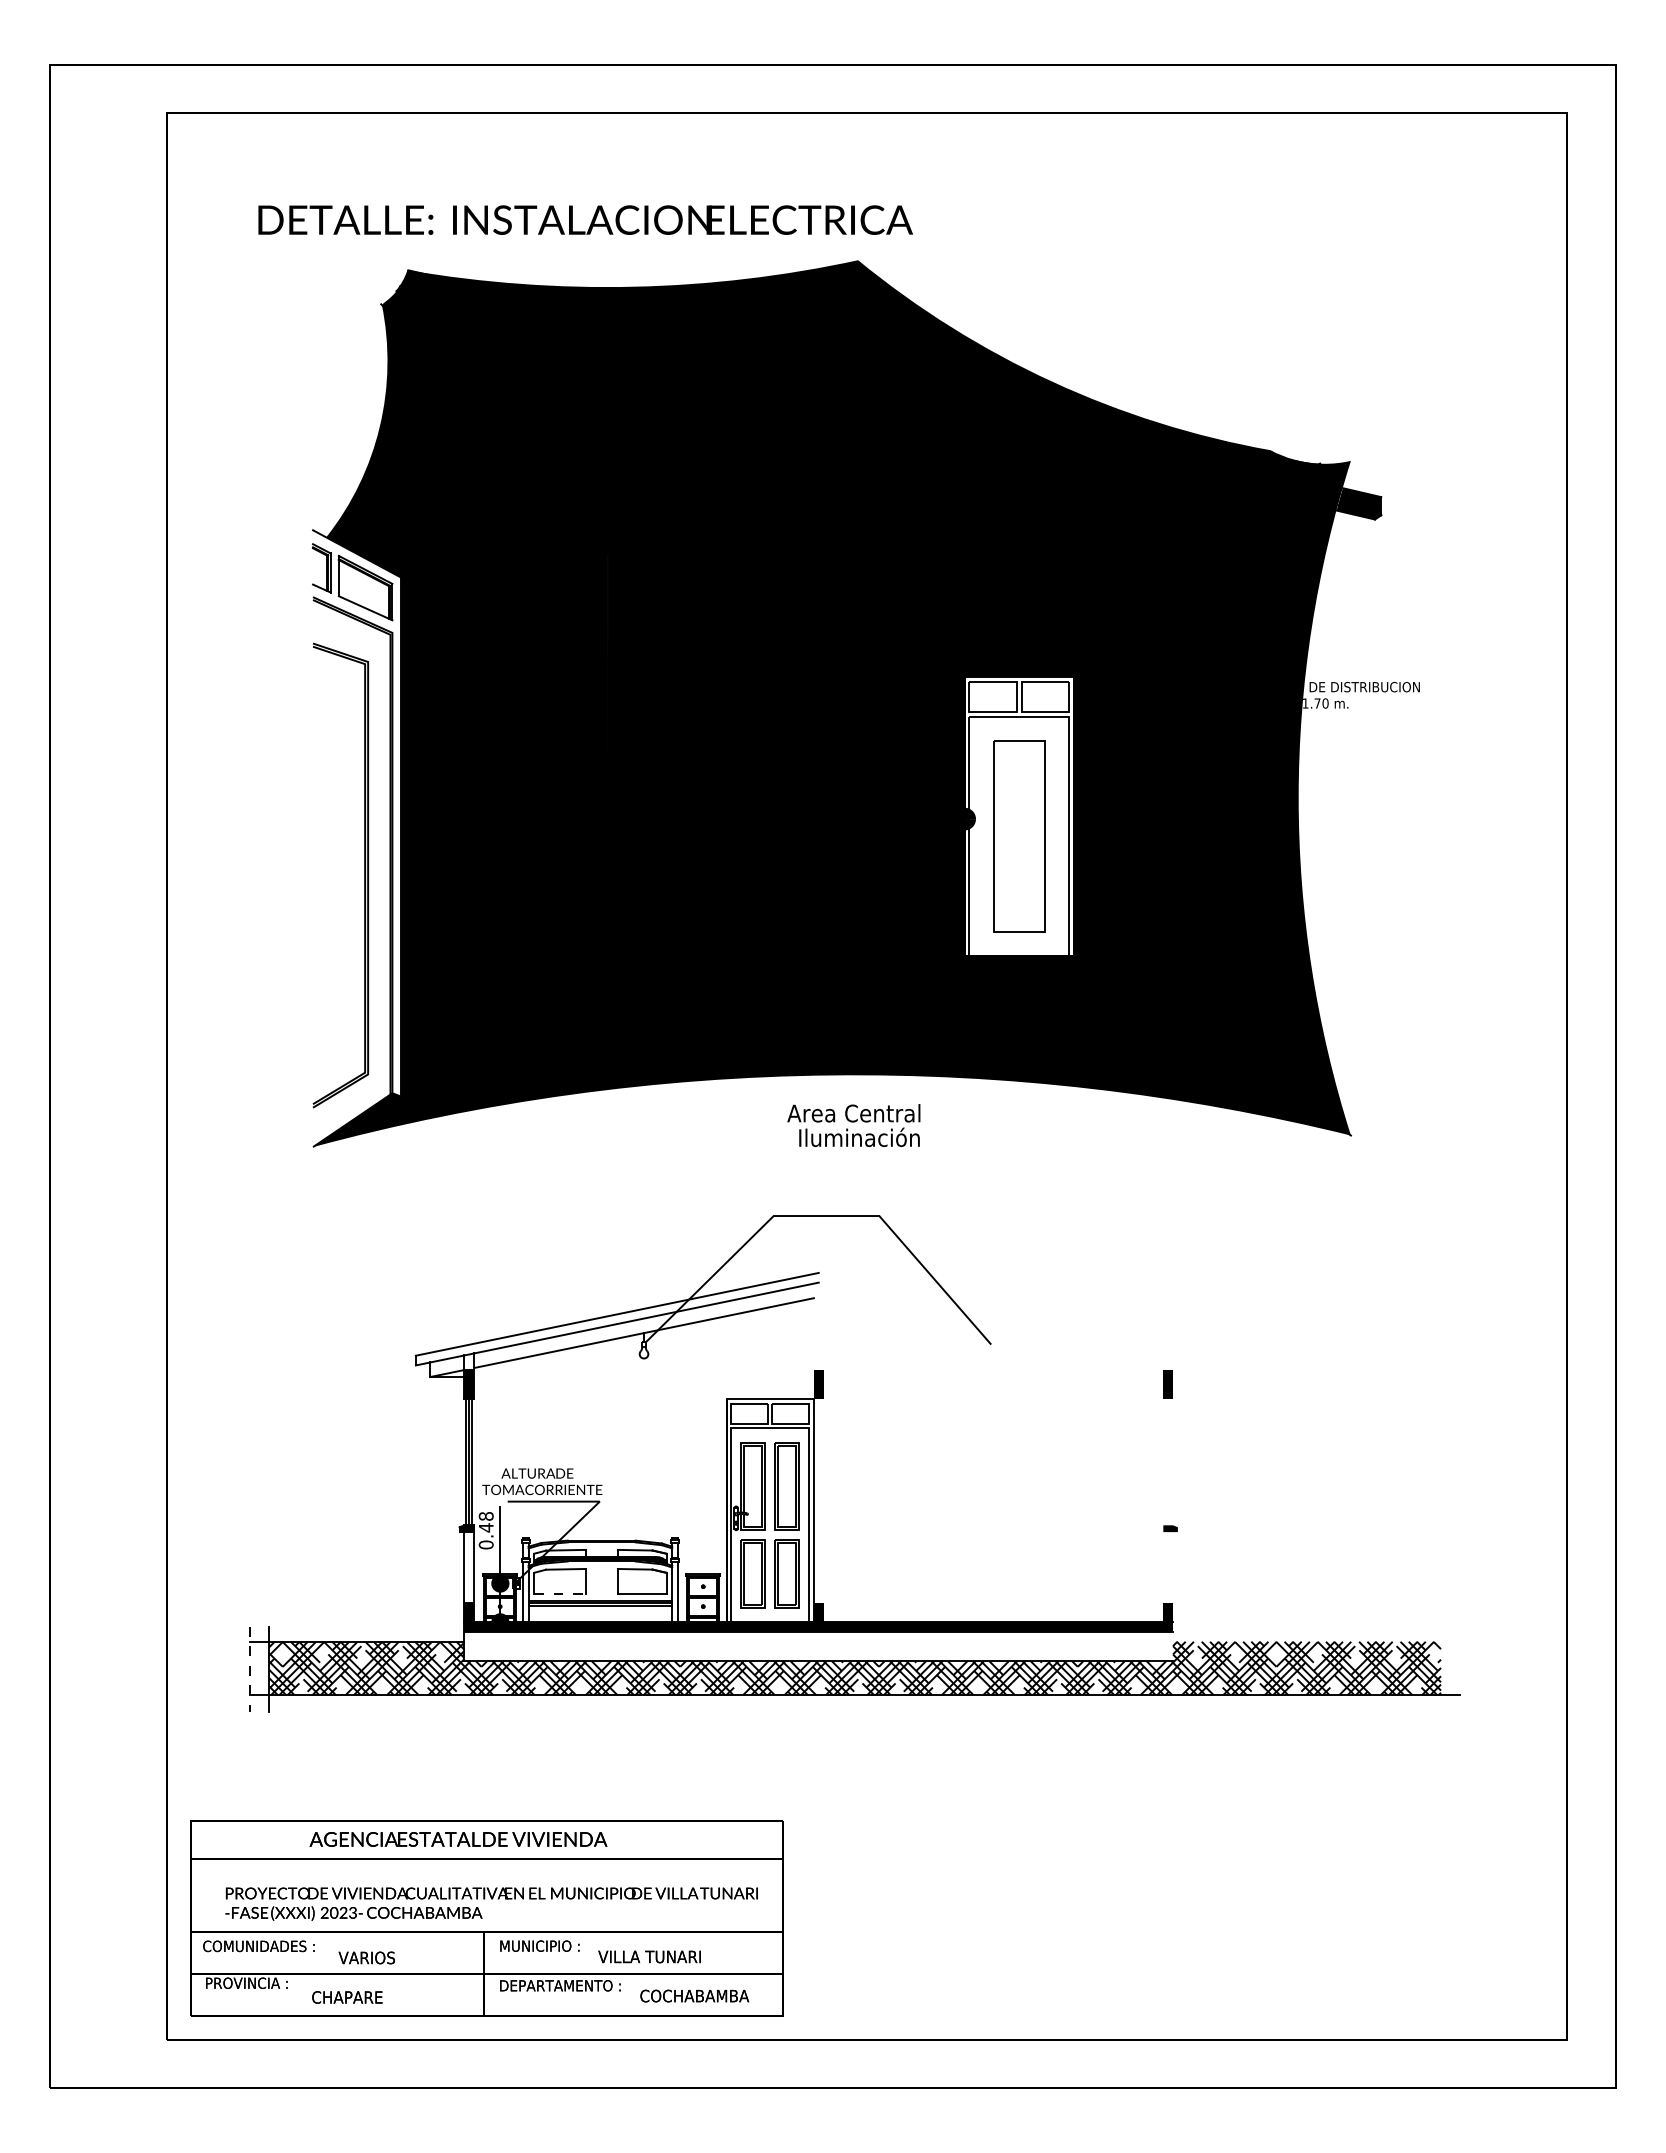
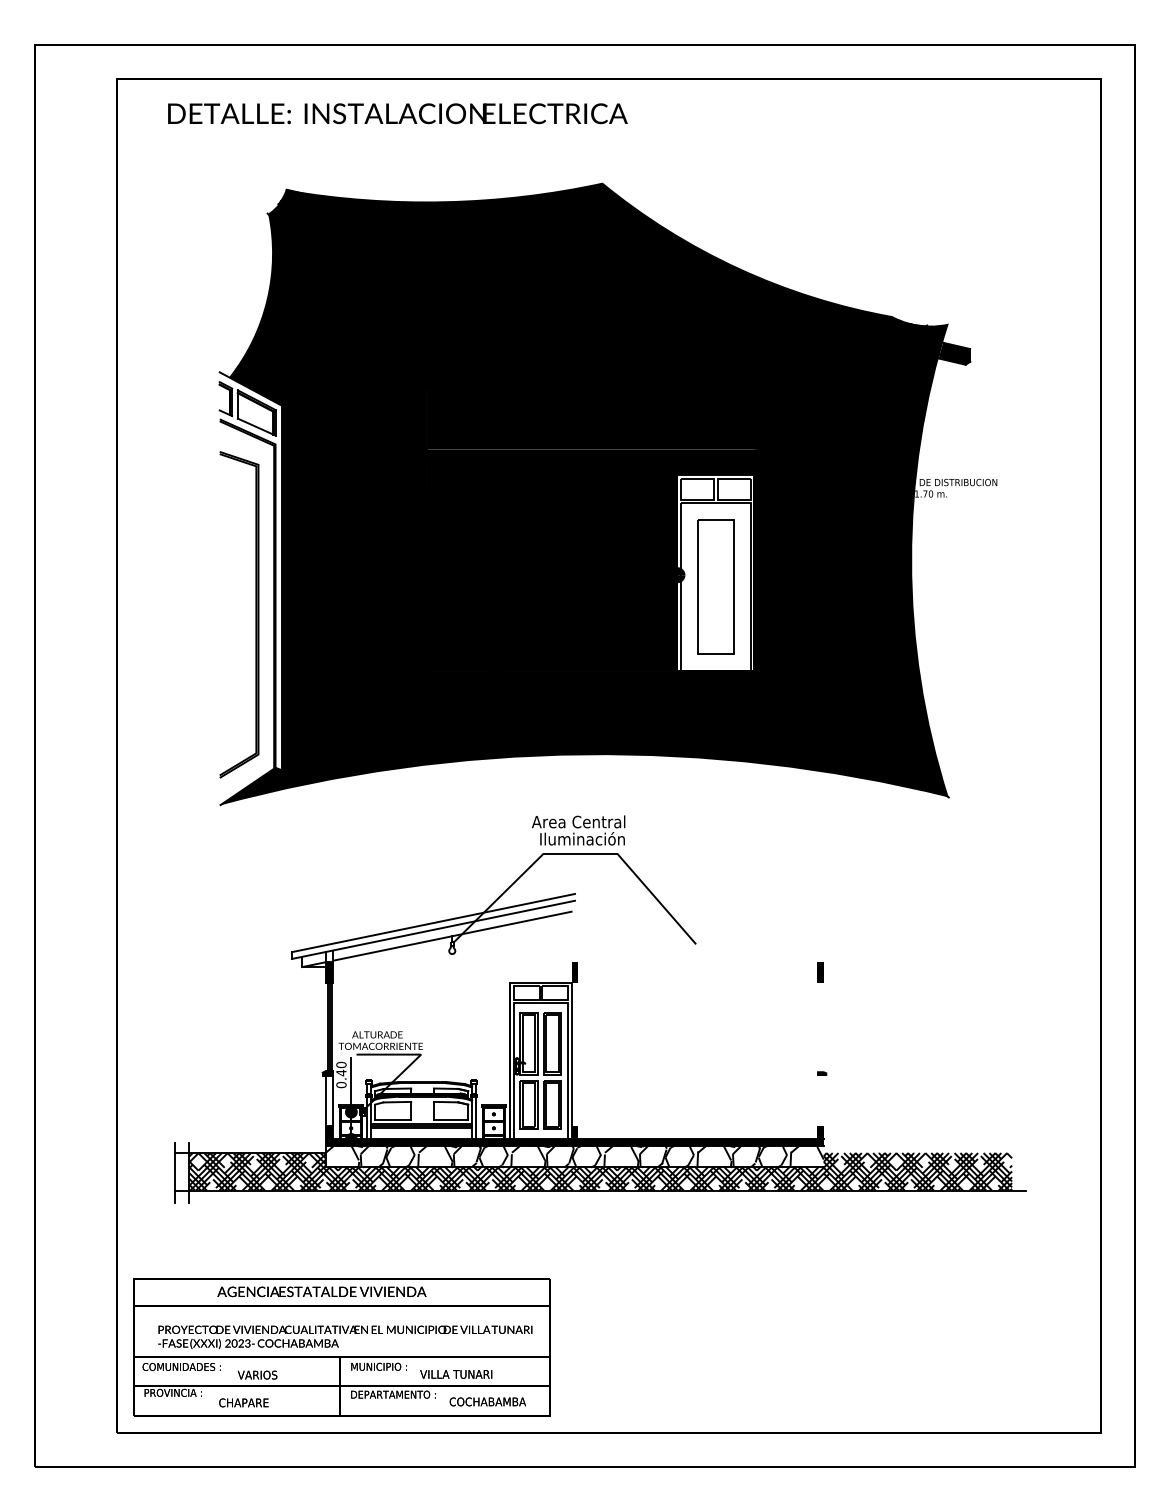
text: (585, 219) -> (397, 113), moved
text: (853, 1125) -> (578, 830), moved
text: (486, 1516) -> (341, 1065), 0.48 -> 0.40
line: (559, 1594) -> (392, 1119), dashed -> solid
hatch: (818, 1646) -> (574, 1156), added
line: (249, 1669) -> (175, 1172), dashed -> solid

